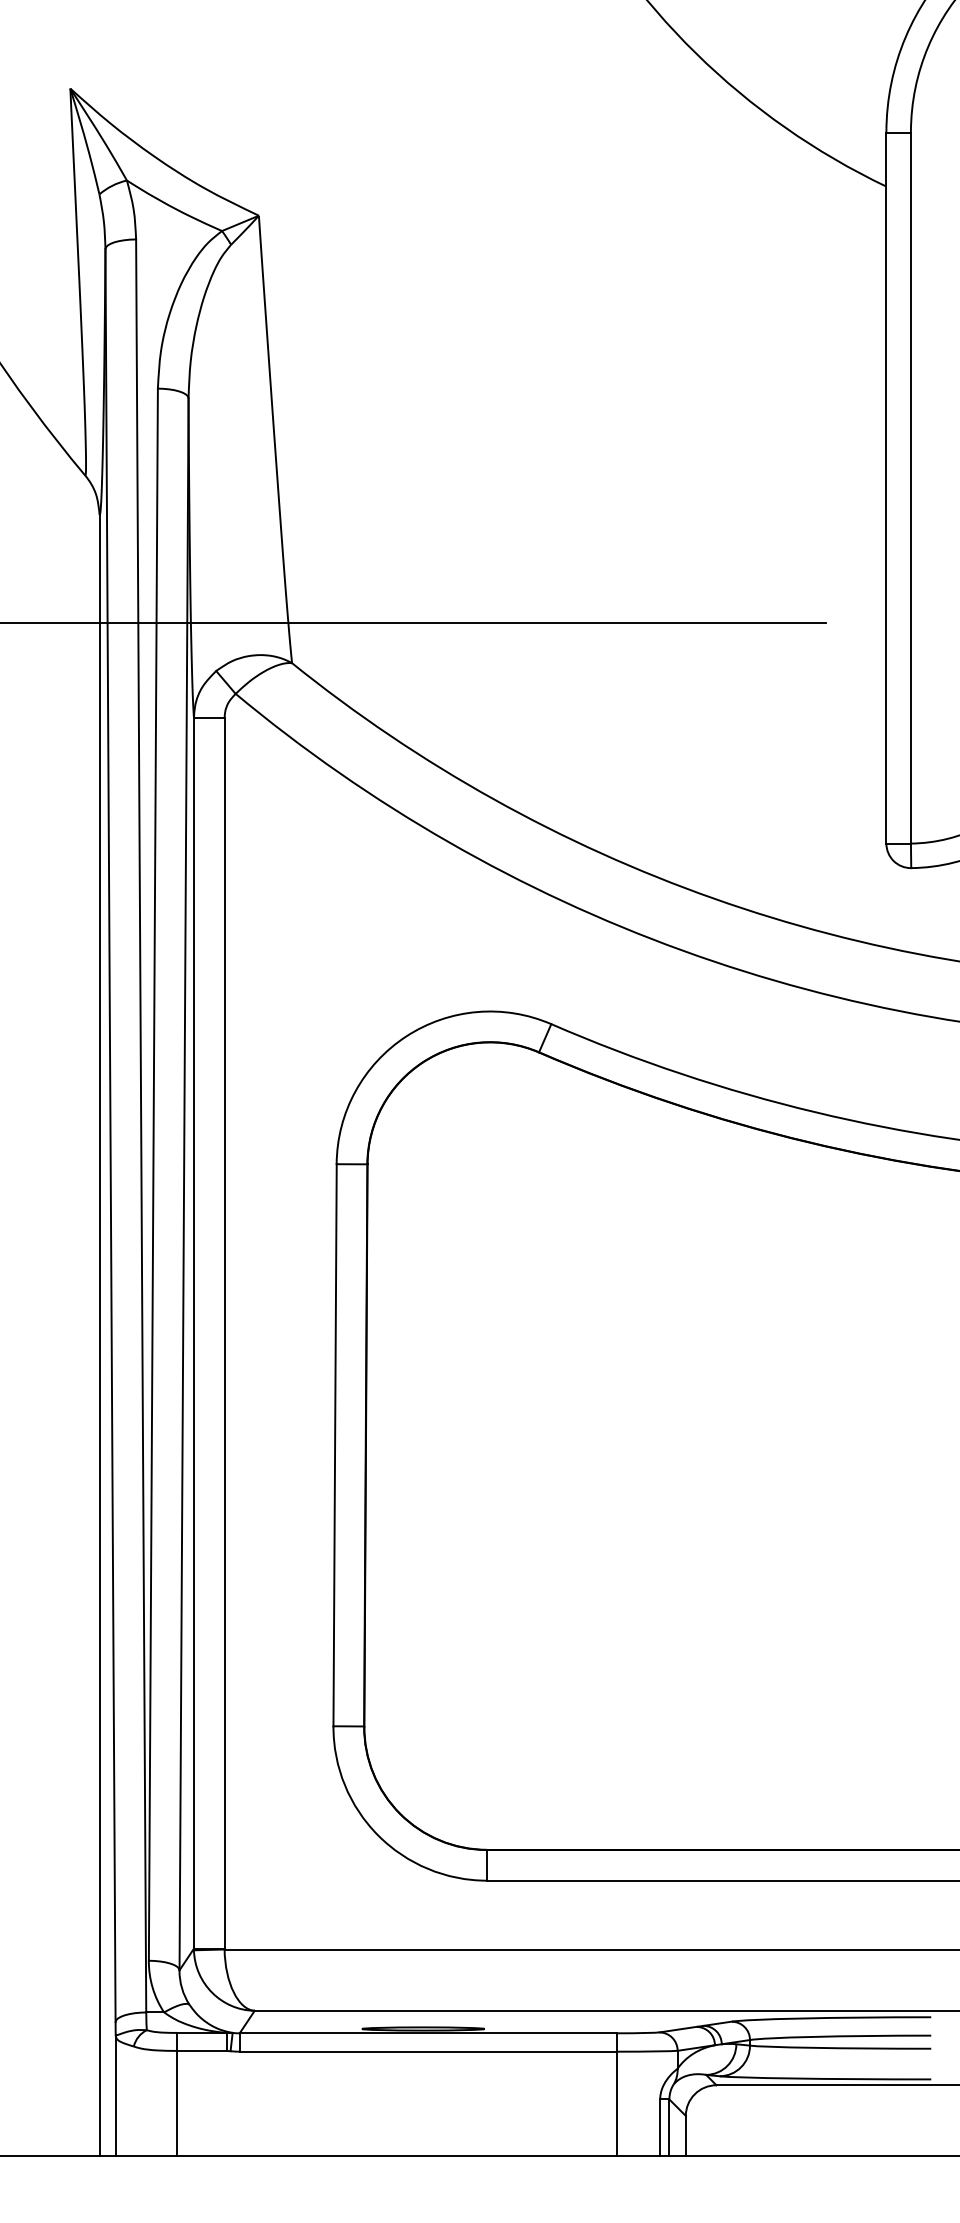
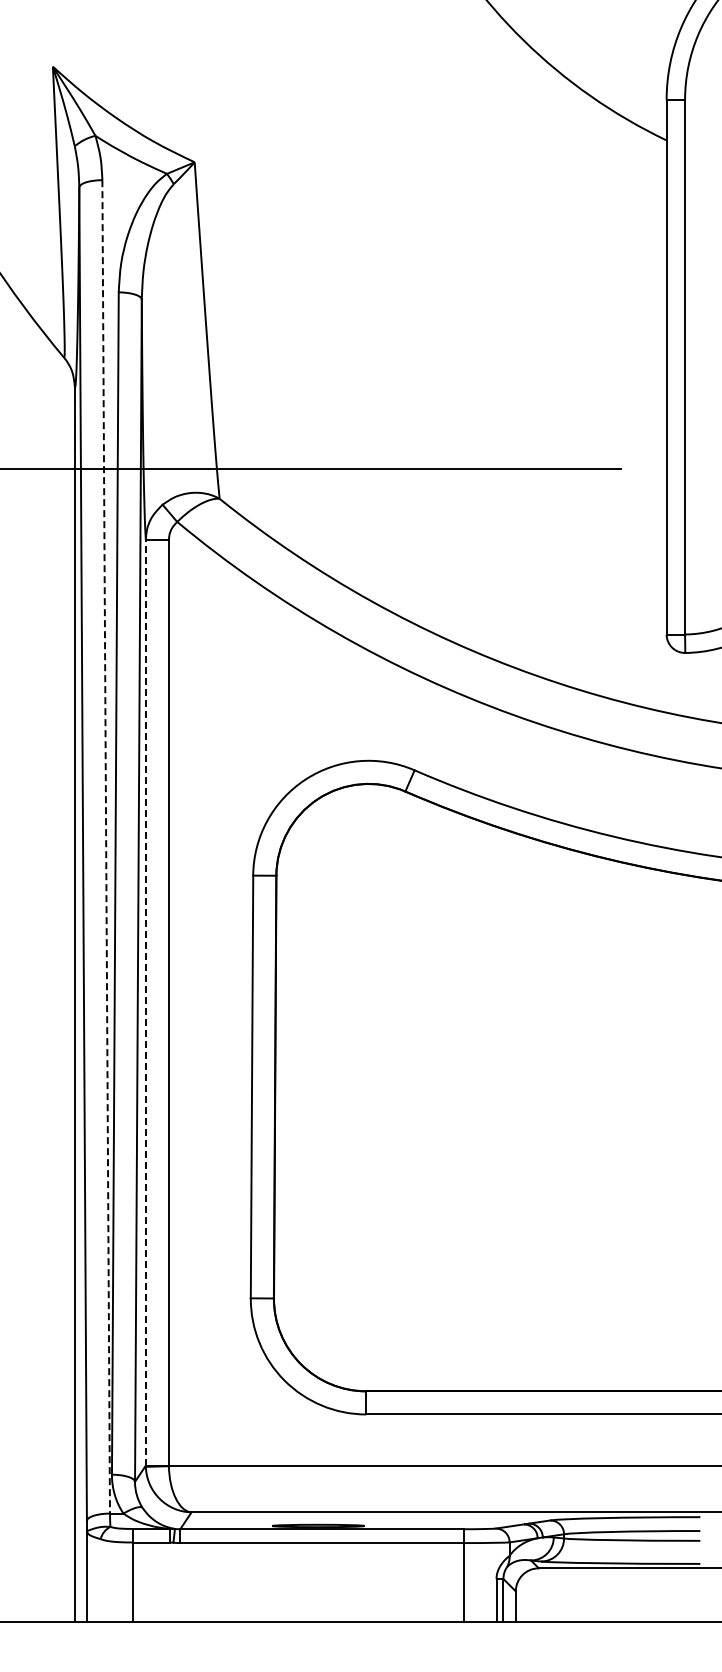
line: (141, 1125) -> (106, 846), solid -> dashed
line: (193, 1332) -> (145, 1002), solid -> dashed

